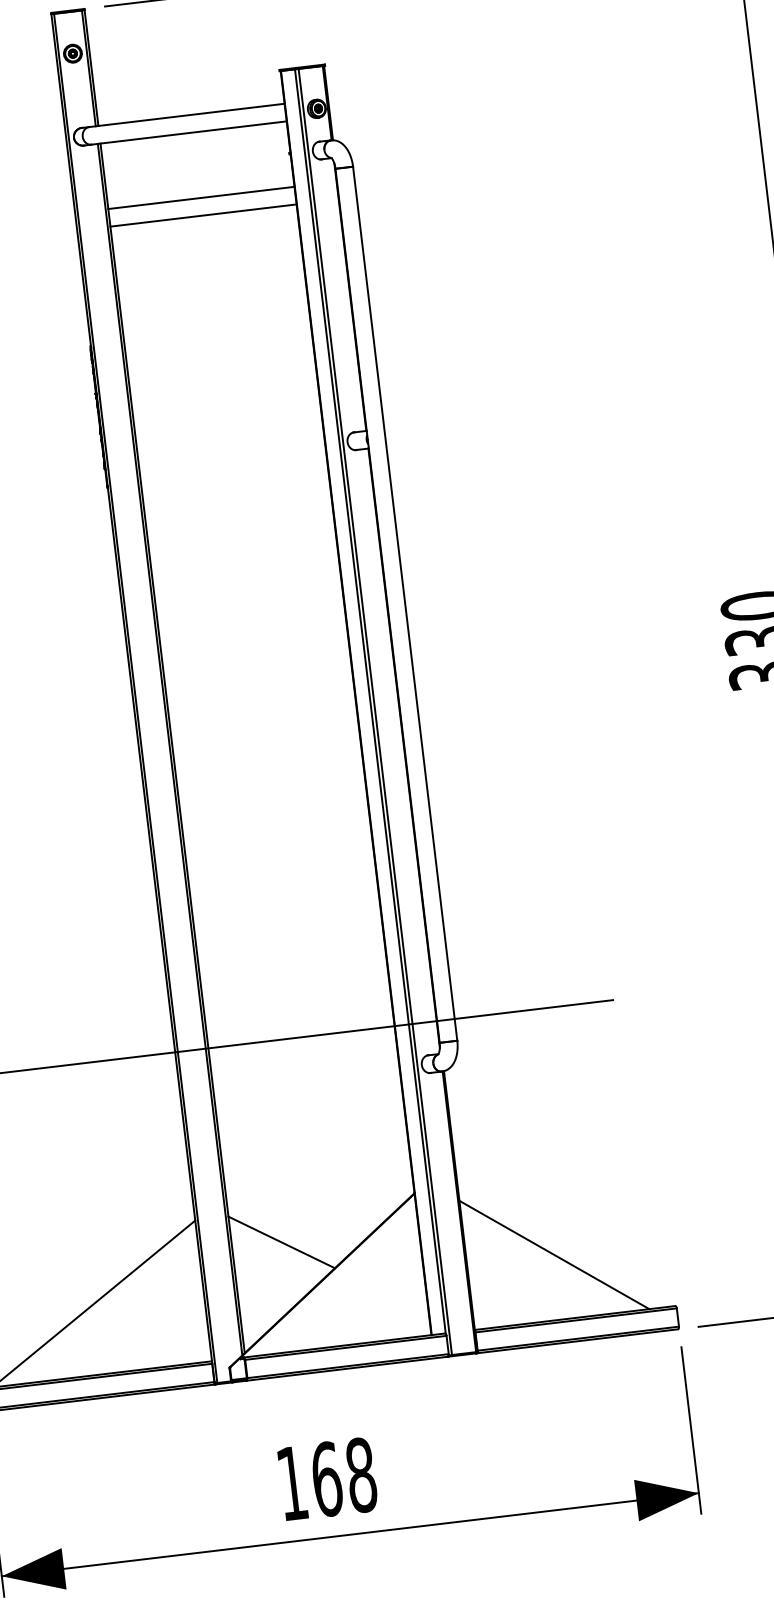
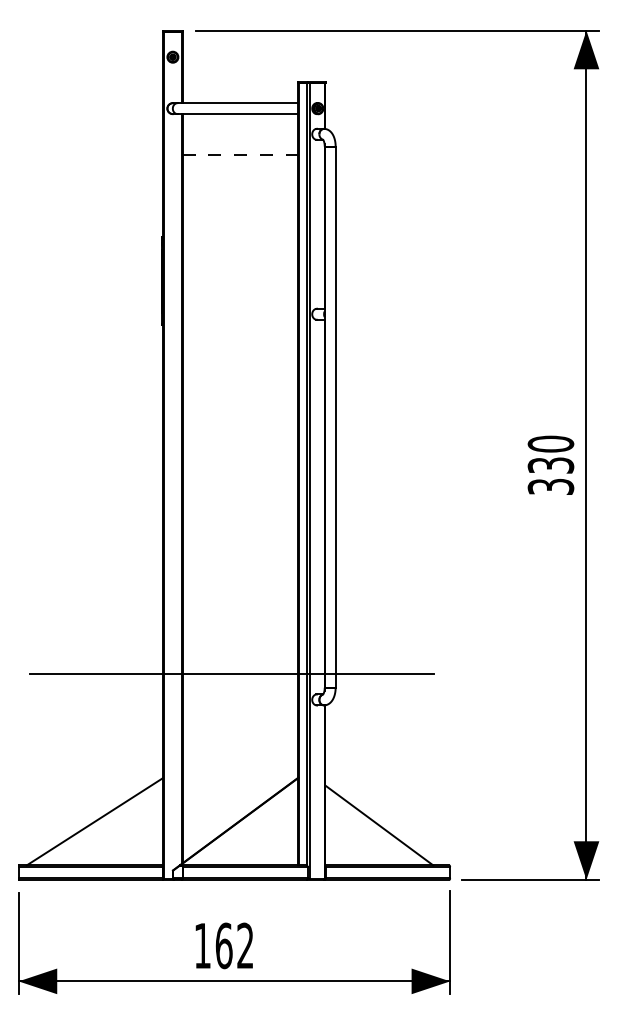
line: (200, 197) -> (240, 154), solid -> dashed
line: (203, 215) -> (240, 165), removed
line: (281, 1241) -> (213, 797), removed
text: (361, 1474) -> (245, 945), 168 -> 162

